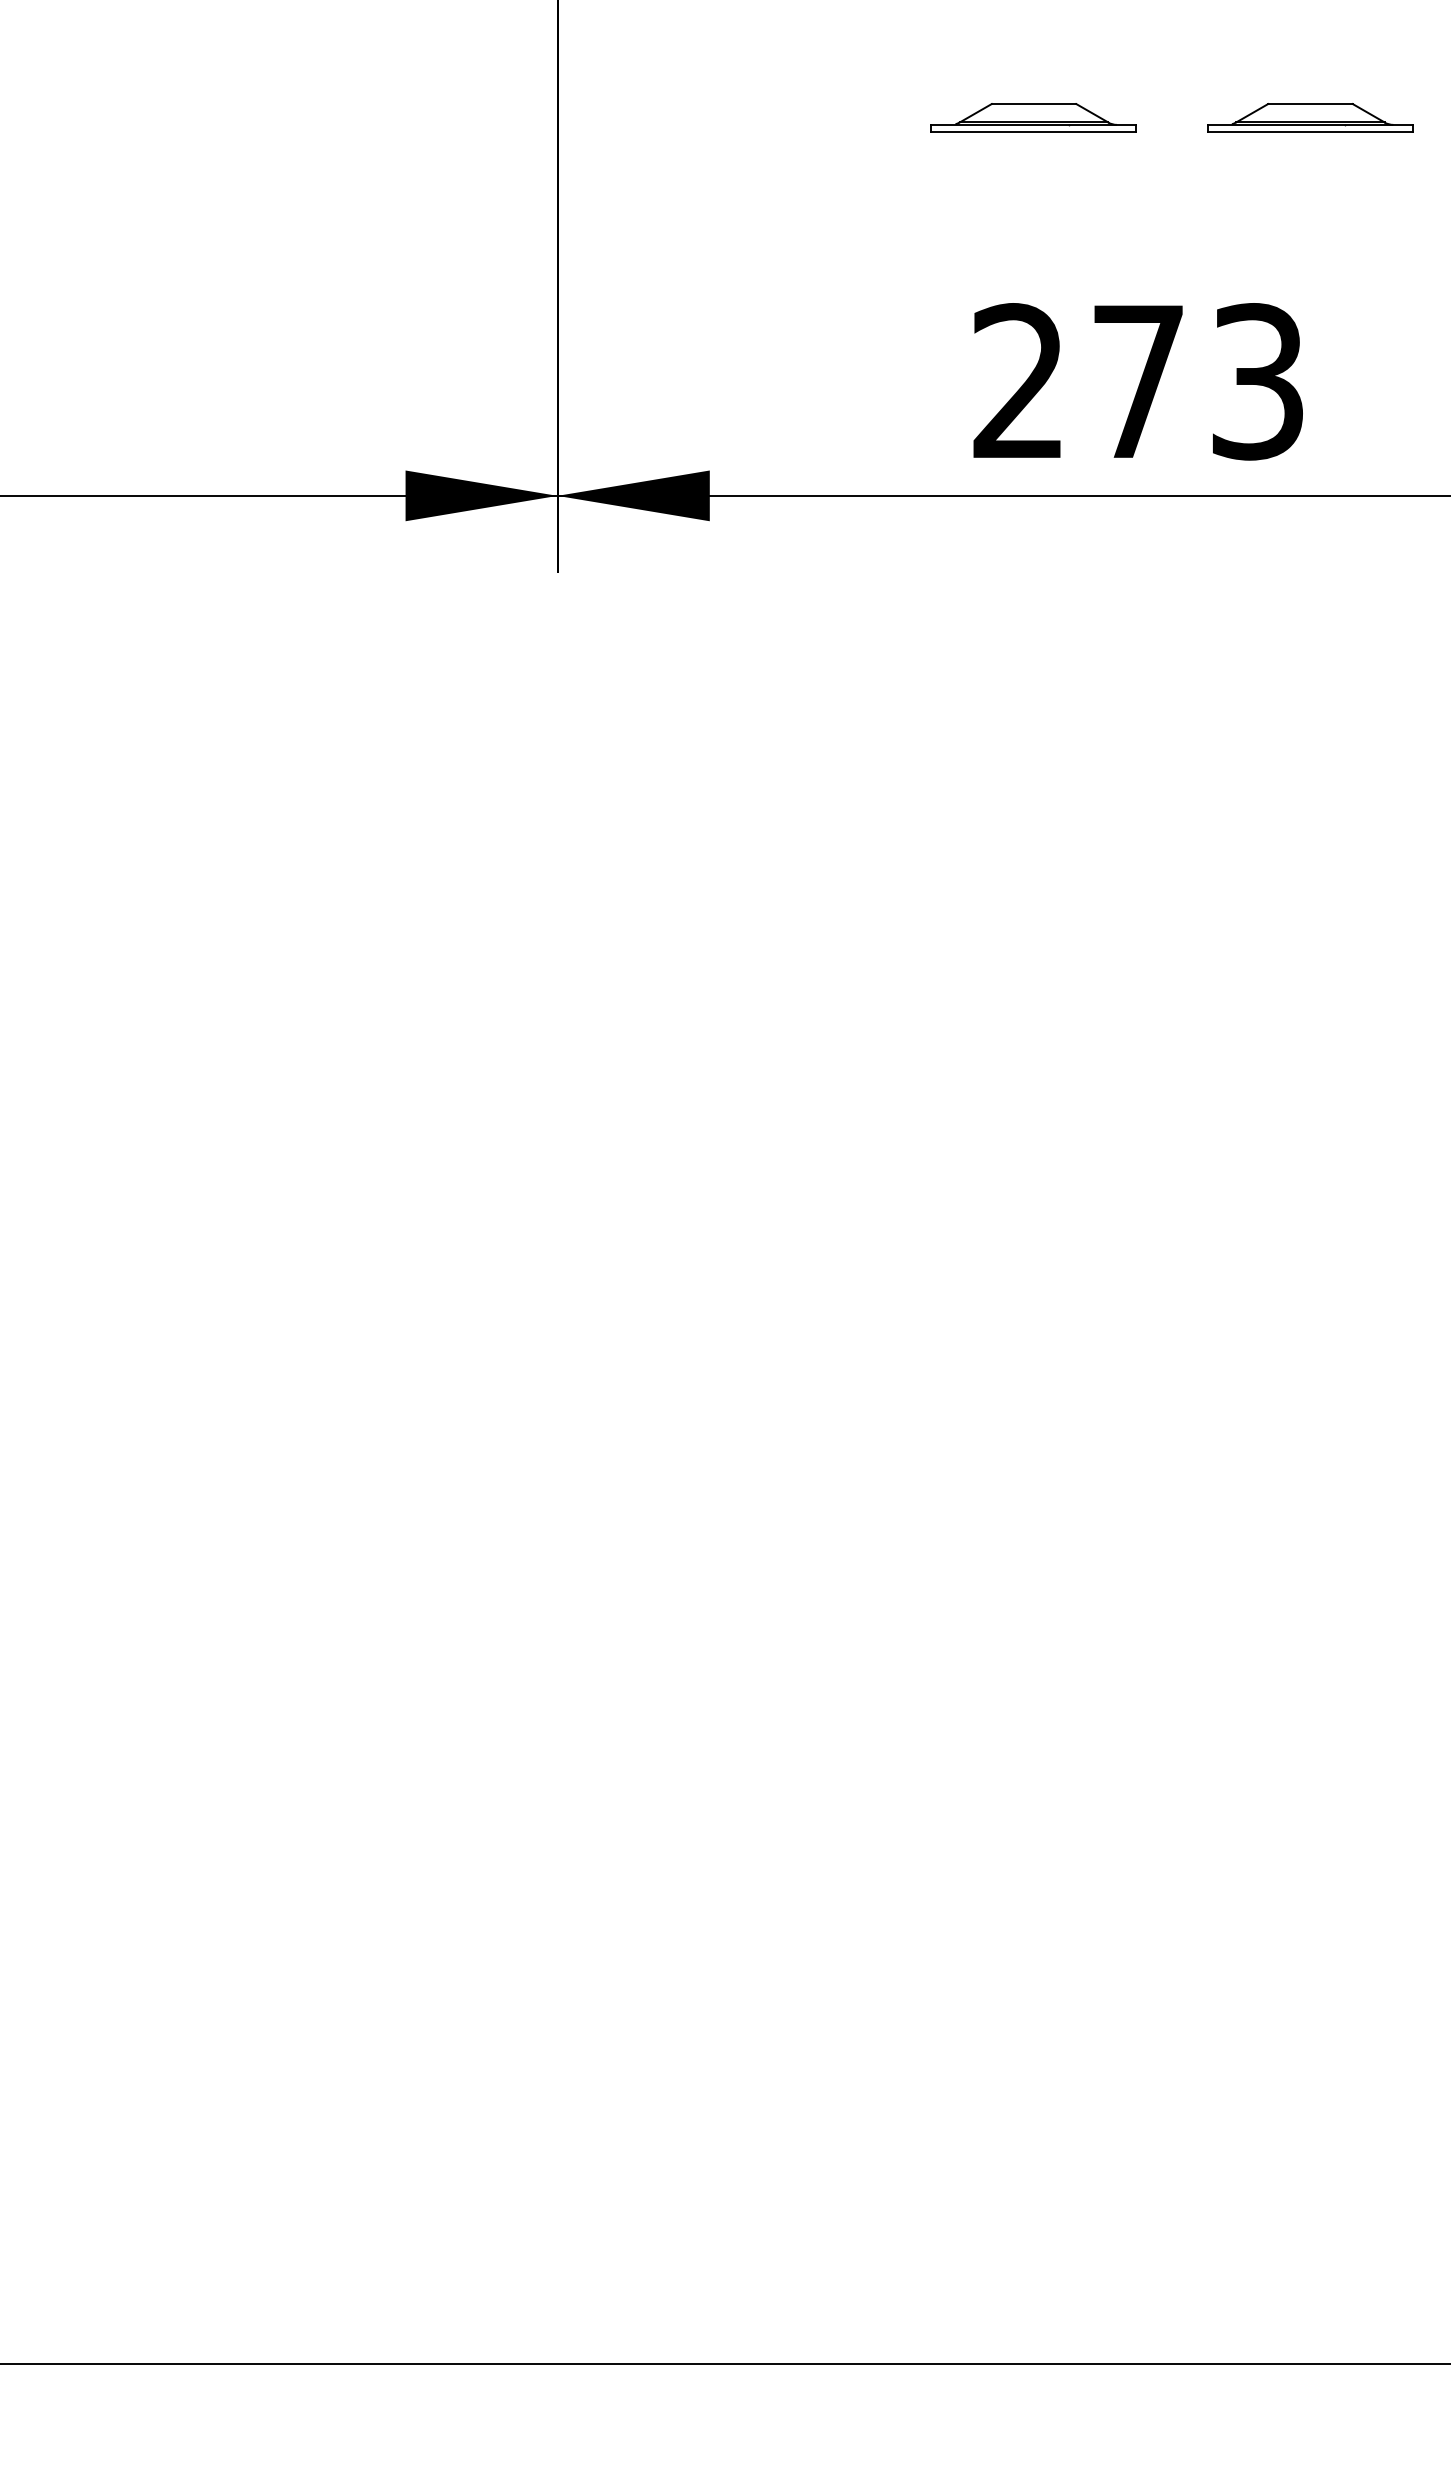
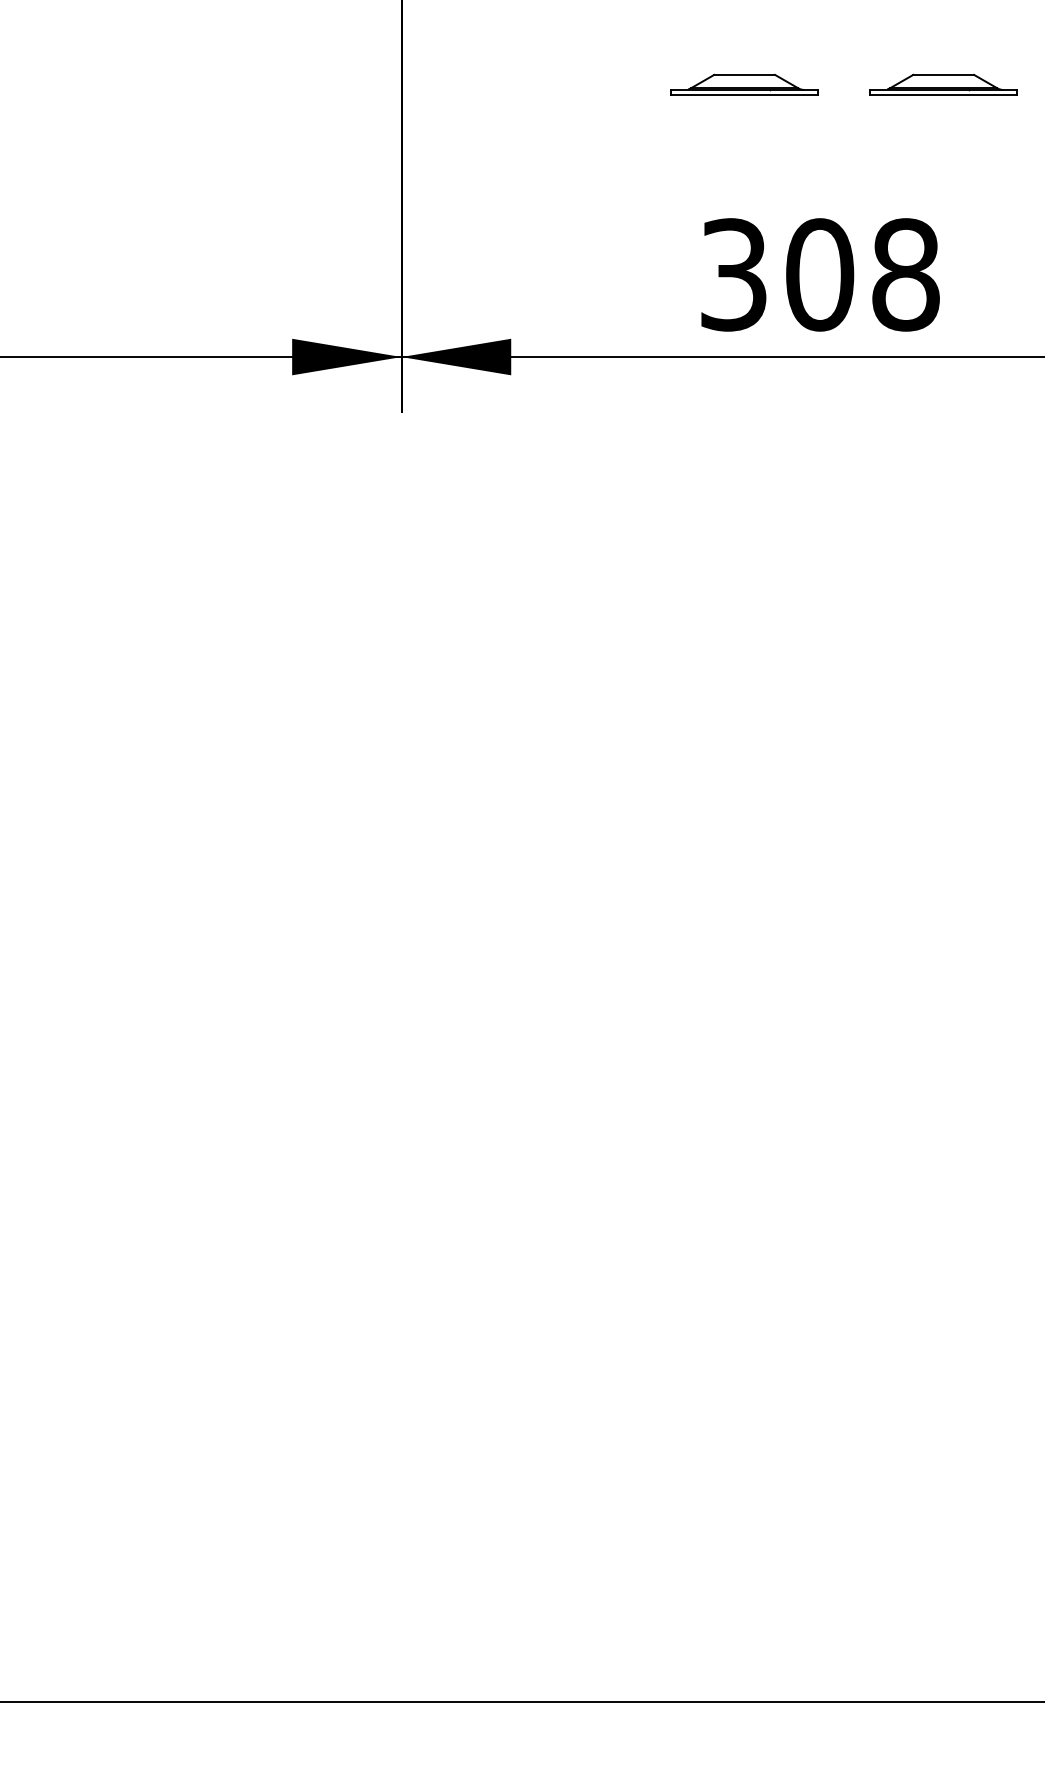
text: (1139, 381) -> (820, 274), 273 -> 308

